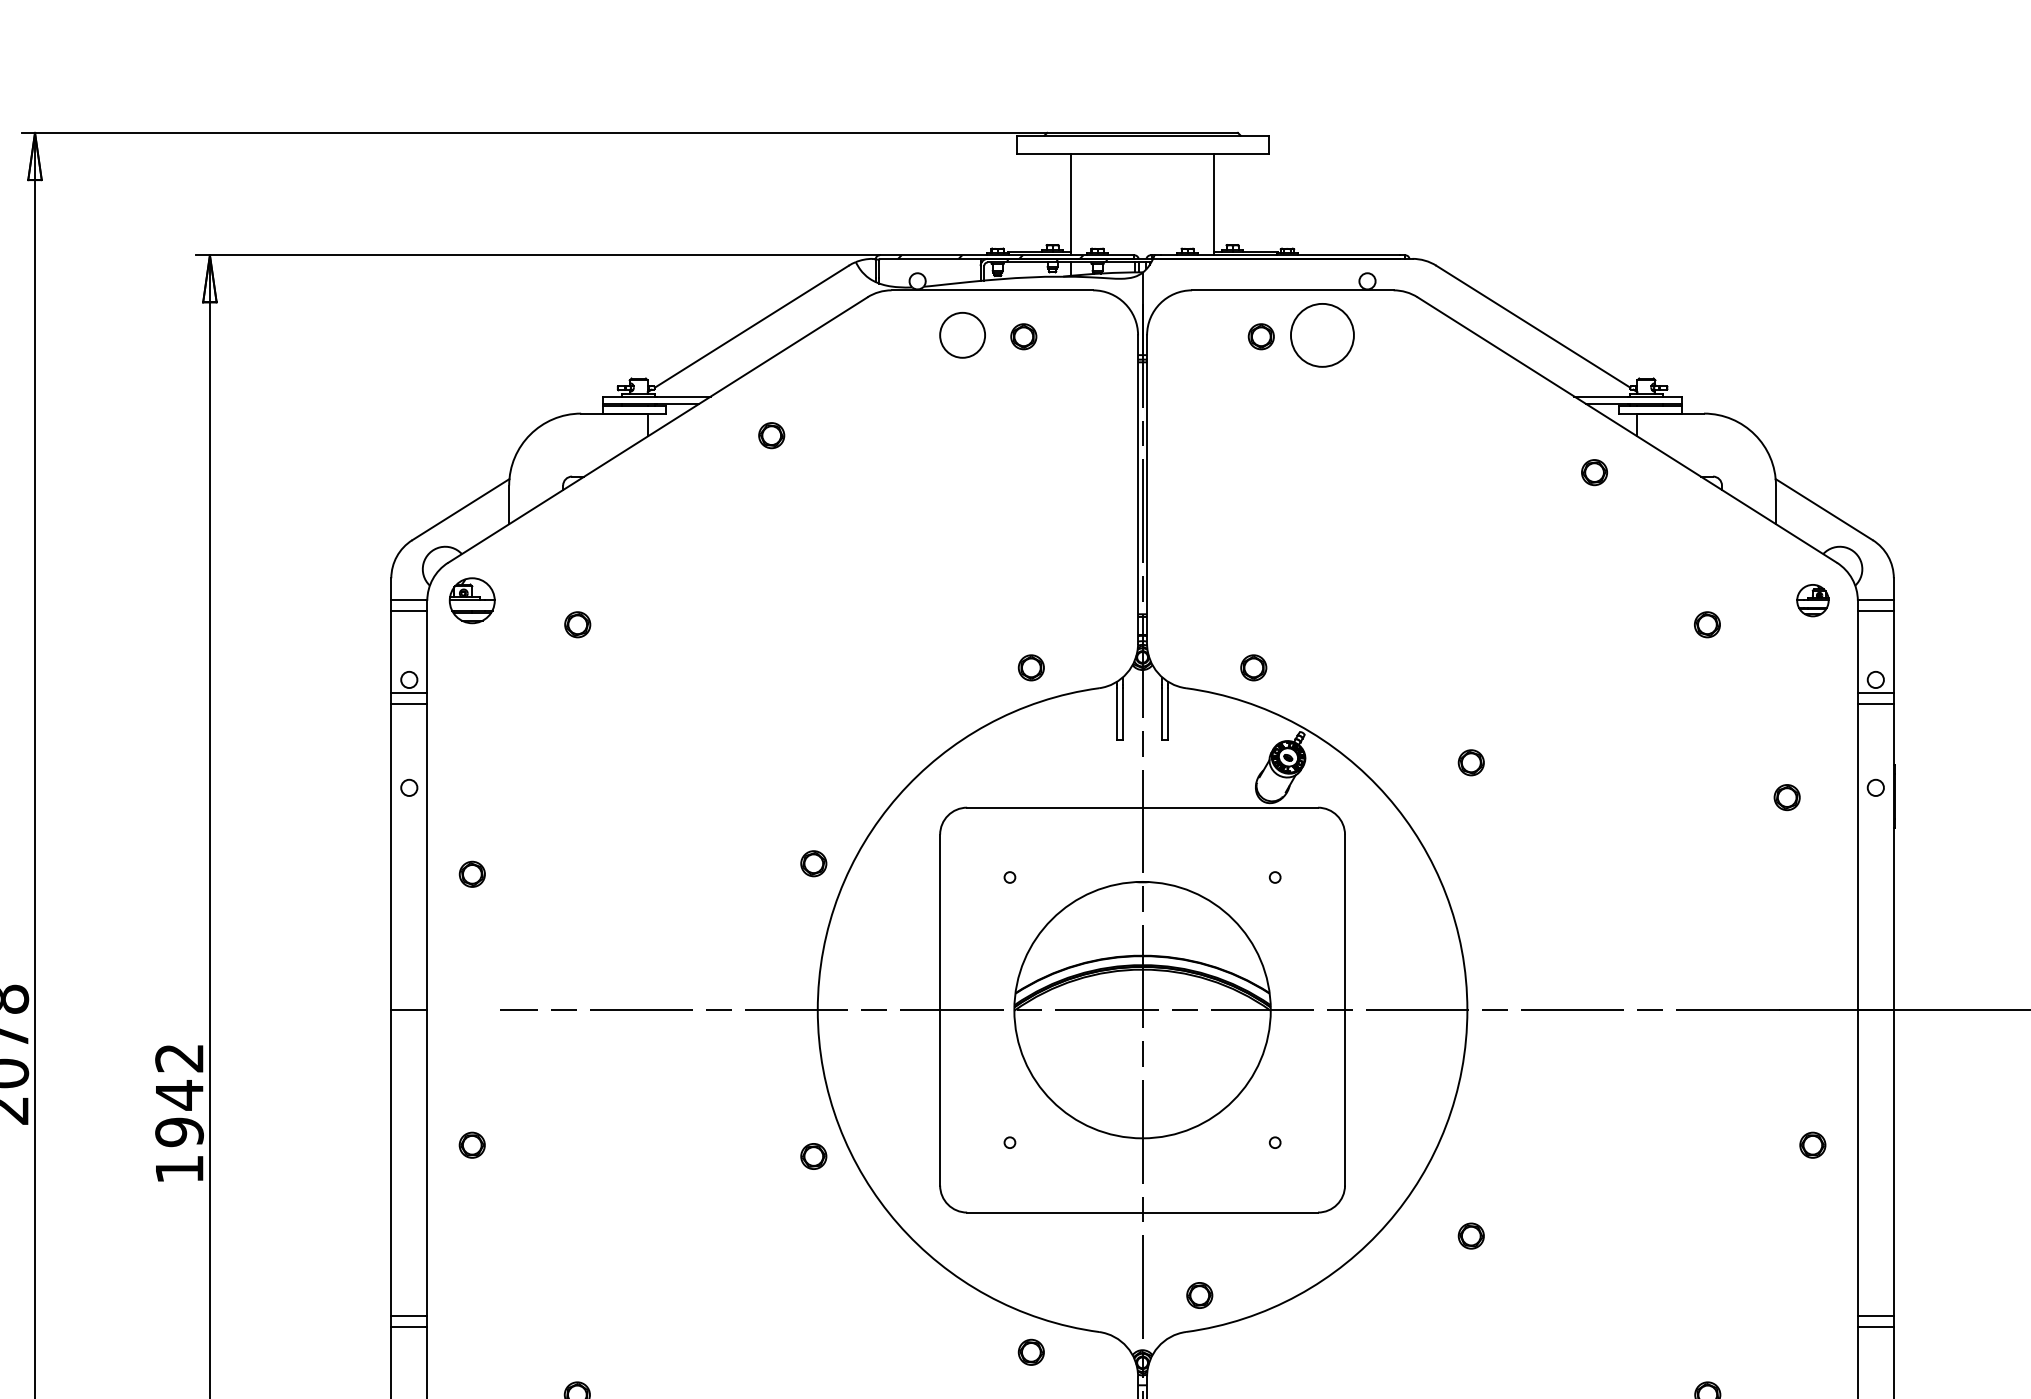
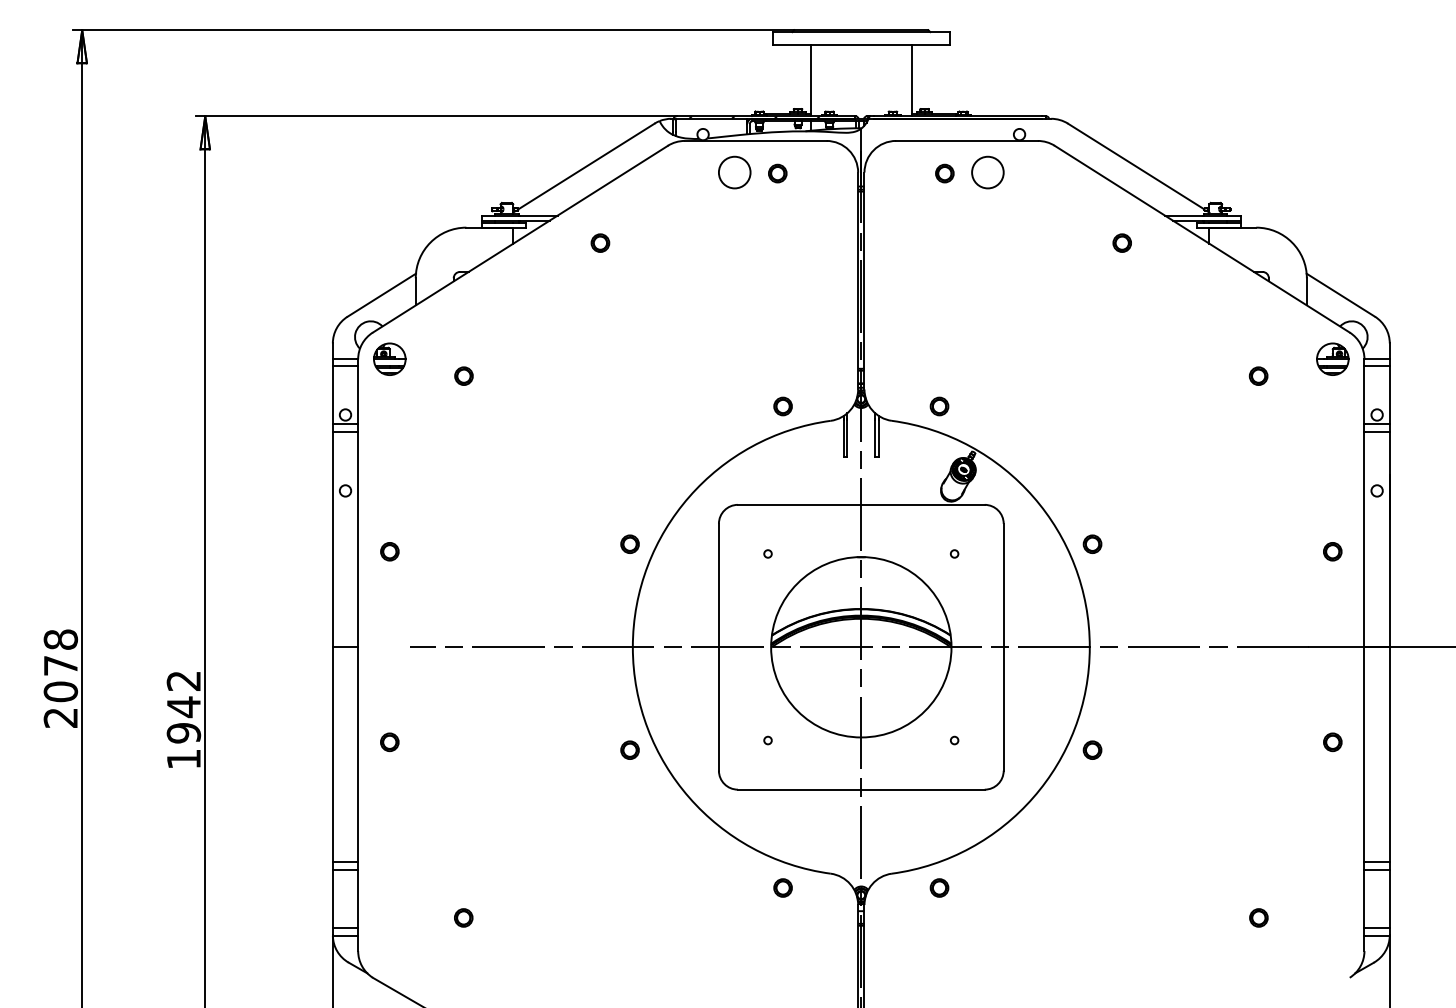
circle: (1321, 335) -> (987, 172), size x0.71
part: (1593, 471) -> (1121, 242), moved
part: (1812, 599) -> (1332, 358), size x1.43
part: (1471, 761) -> (1092, 543), moved
part: (1786, 797) -> (1332, 551), moved
part: (1471, 1235) -> (1092, 749), moved
part: (1199, 1294) -> (939, 887), moved

